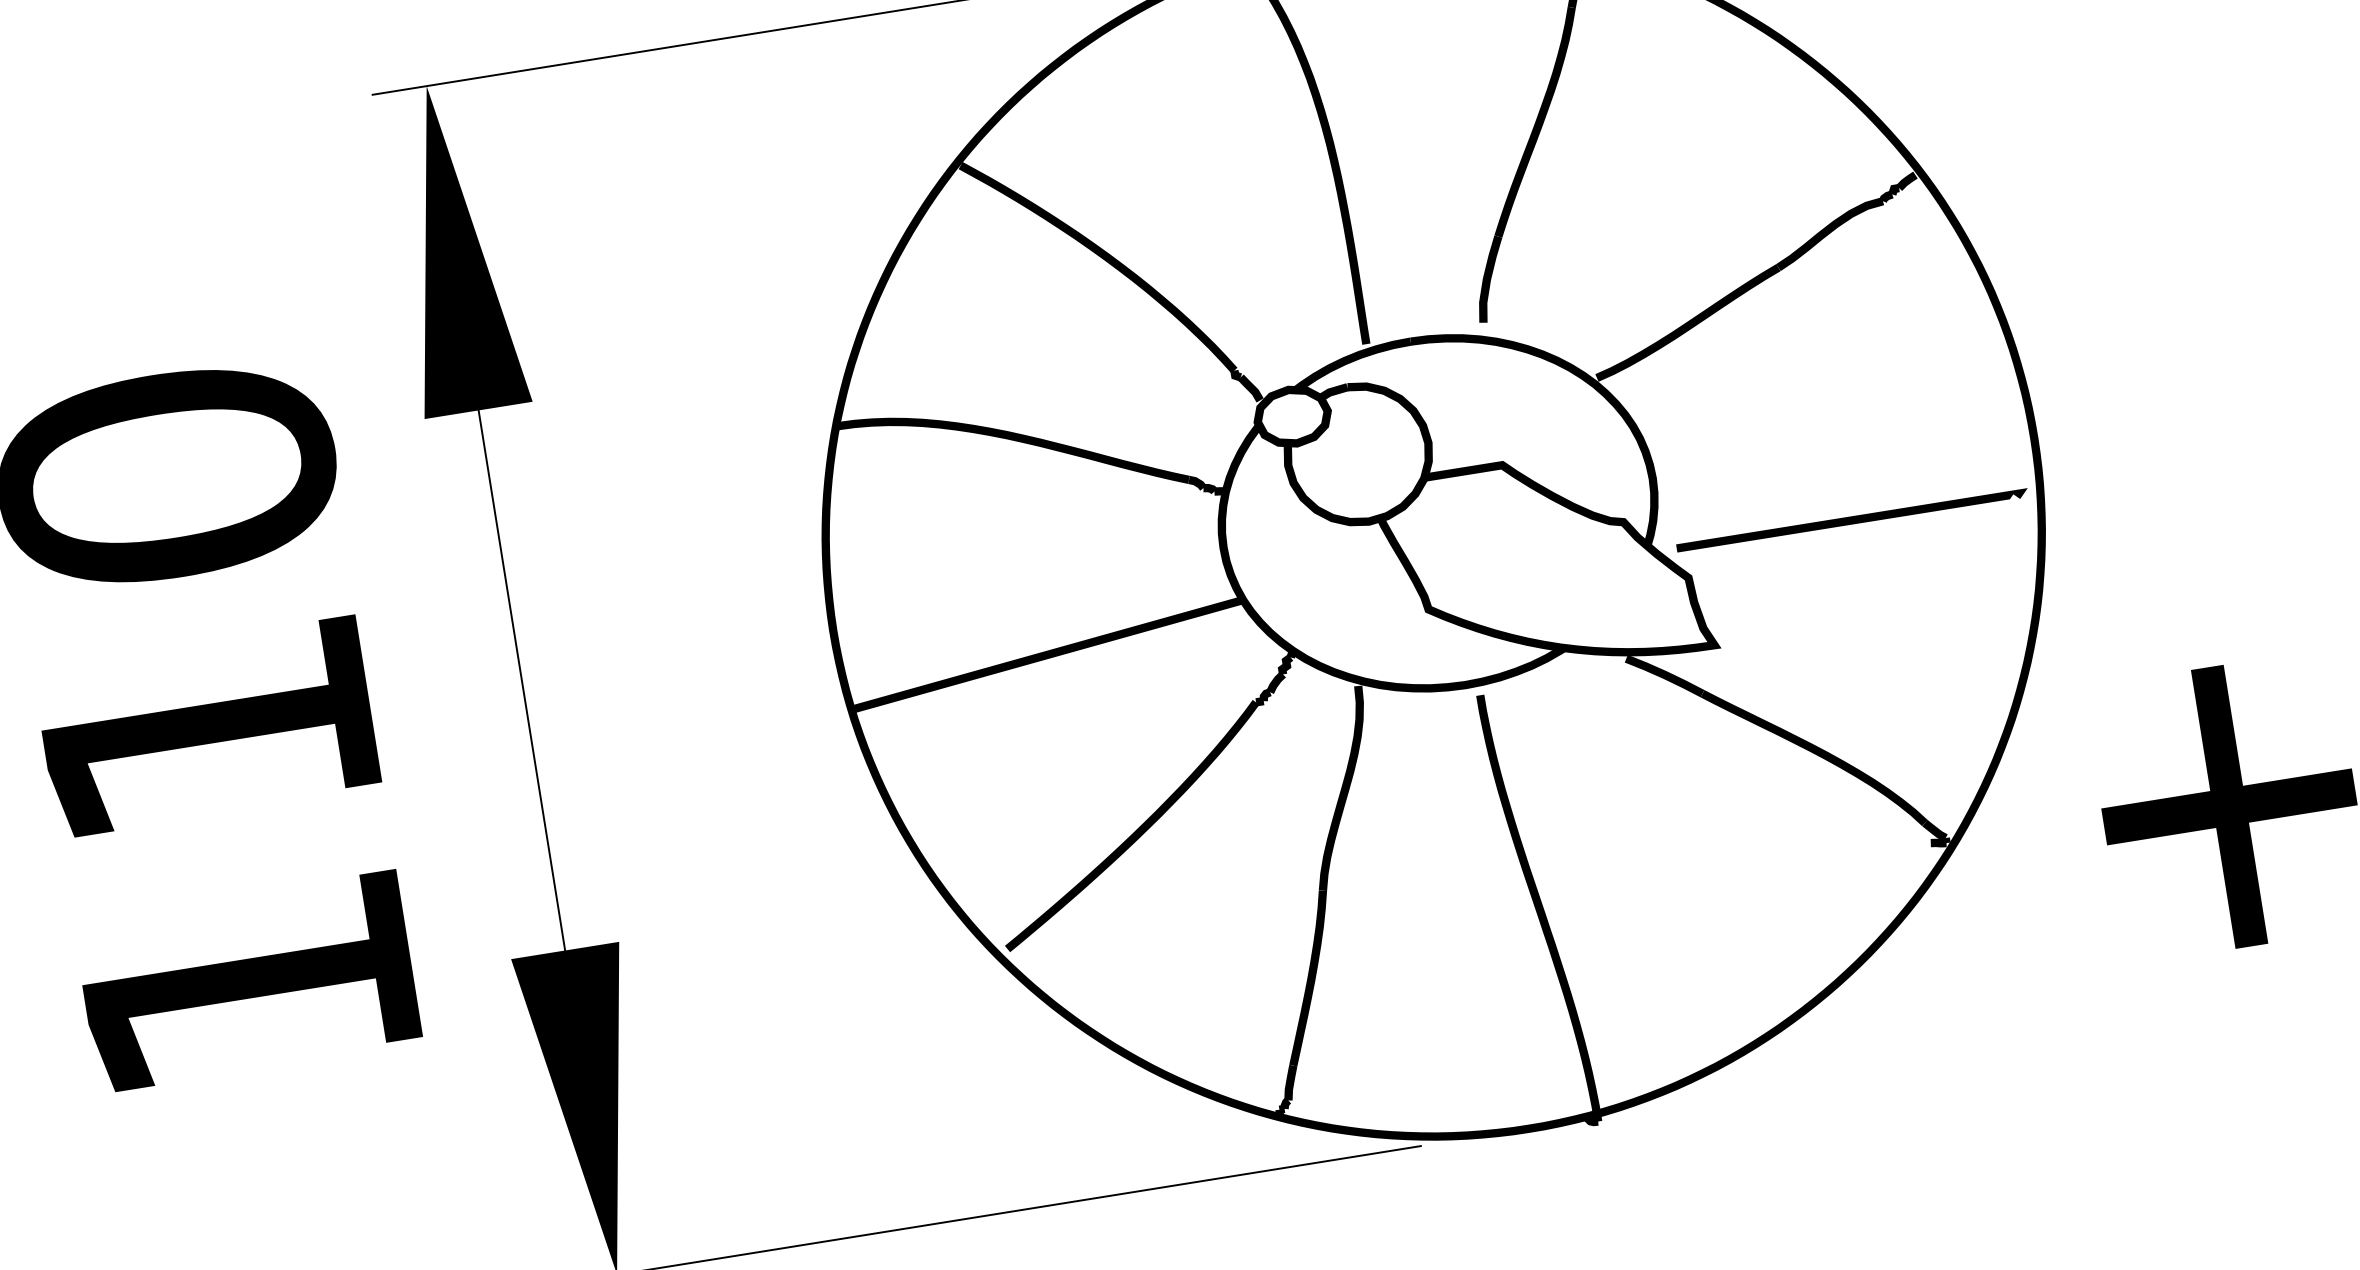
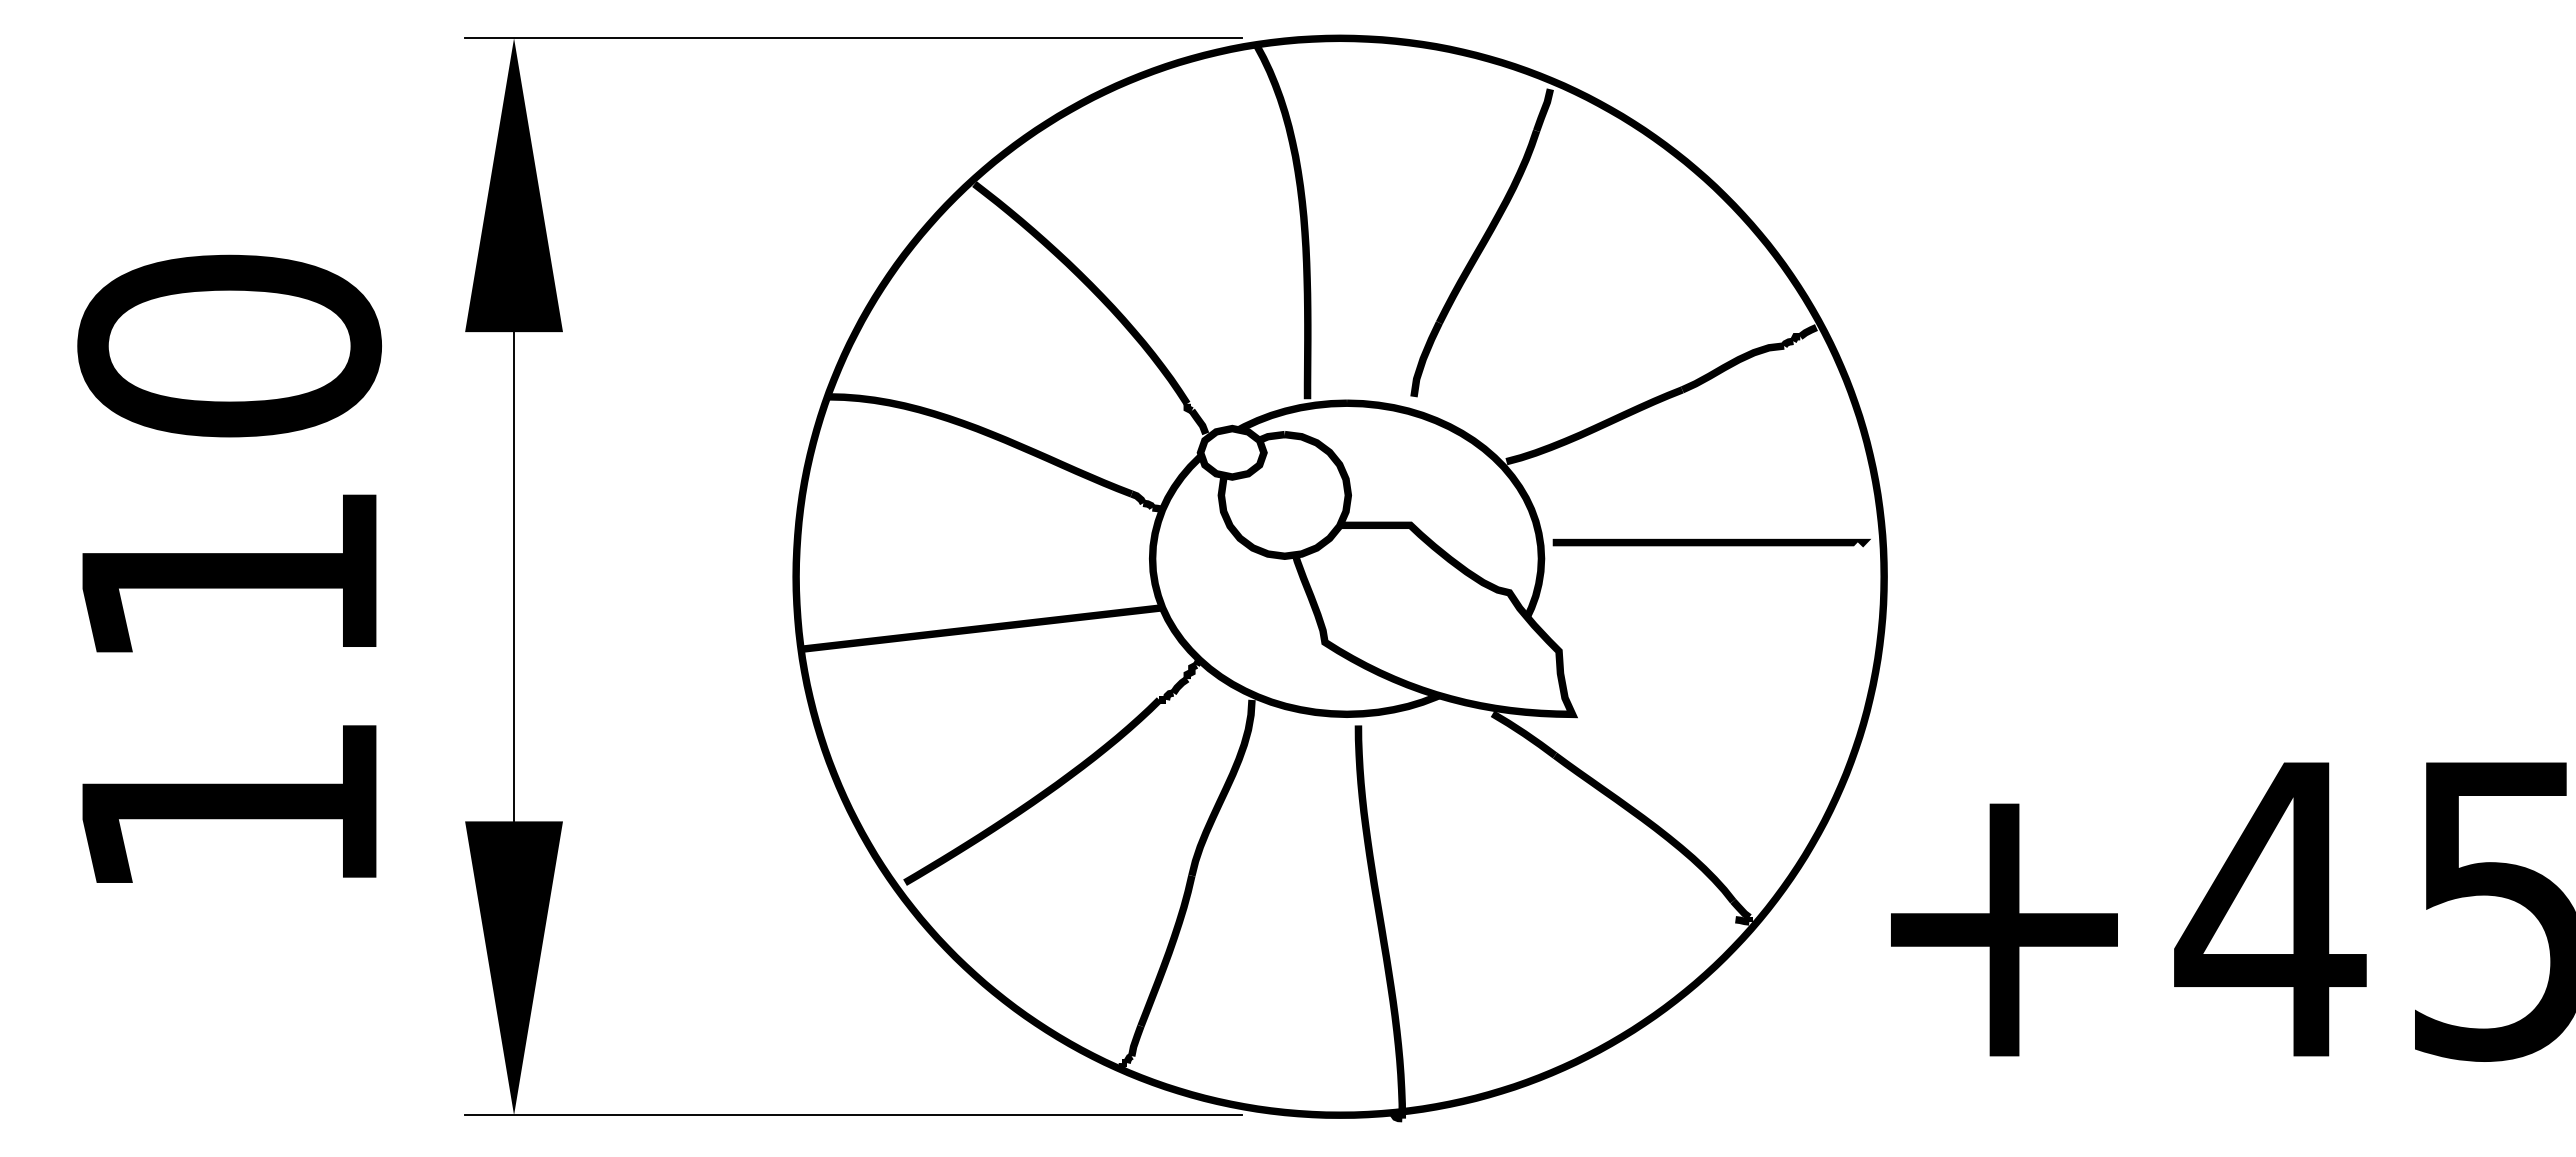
line: (1851, 520) -> (1711, 542), moved

